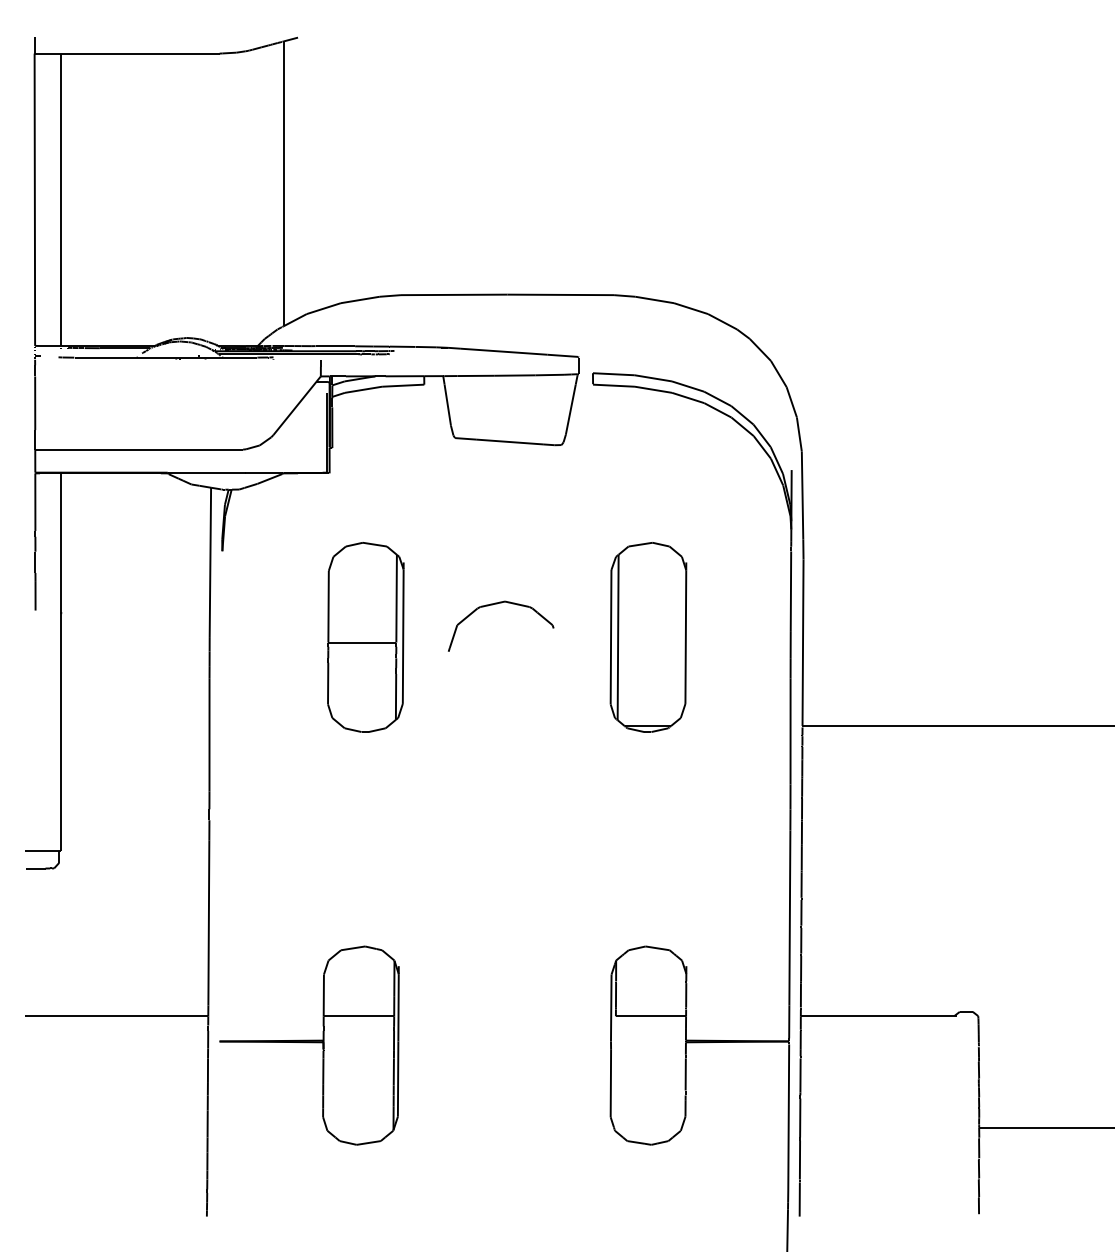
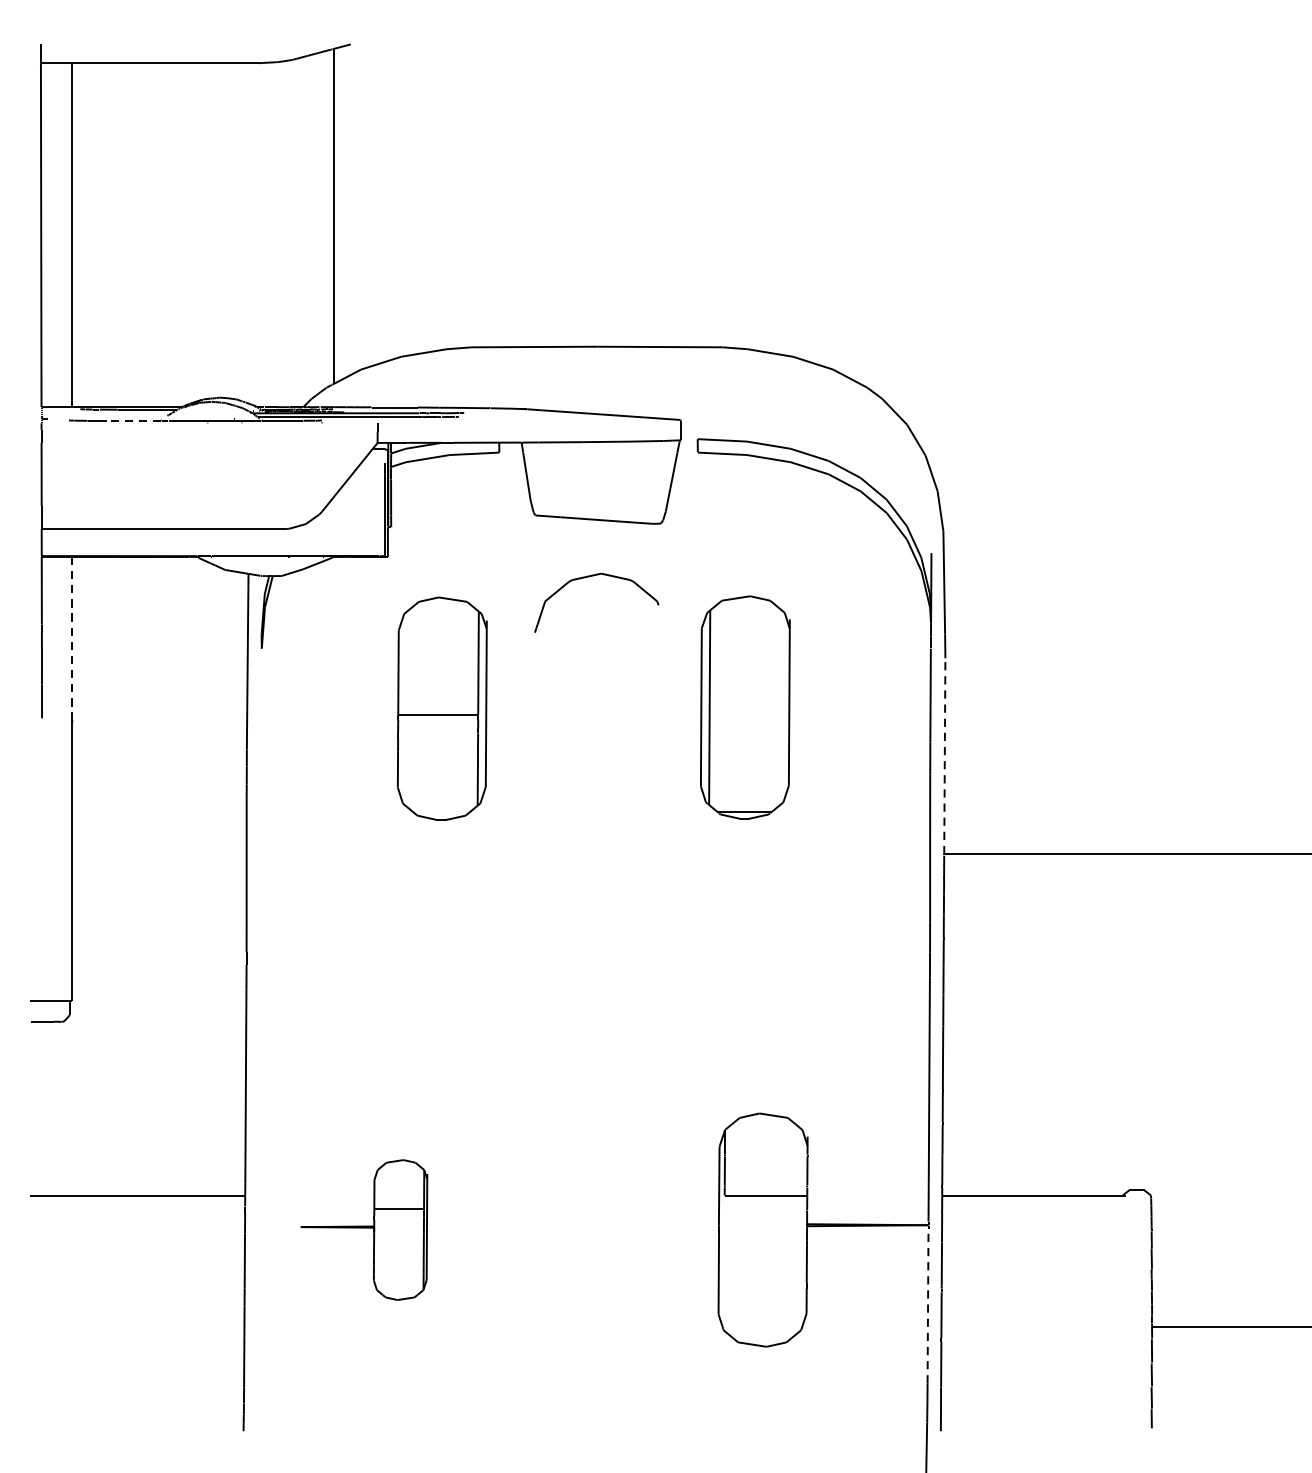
line: (113, 357) -> (133, 420), solid -> dashed
line: (61, 543) -> (72, 639), solid -> dashed
part: (497, 604) -> (592, 577), moved
part: (365, 637) -> (441, 708), moved
part: (648, 637) -> (745, 707), moved
line: (803, 642) -> (945, 755), solid -> dashed
part: (309, 1045) -> (364, 1229), size x0.6
line: (788, 1110) -> (927, 1306), solid -> dashed

